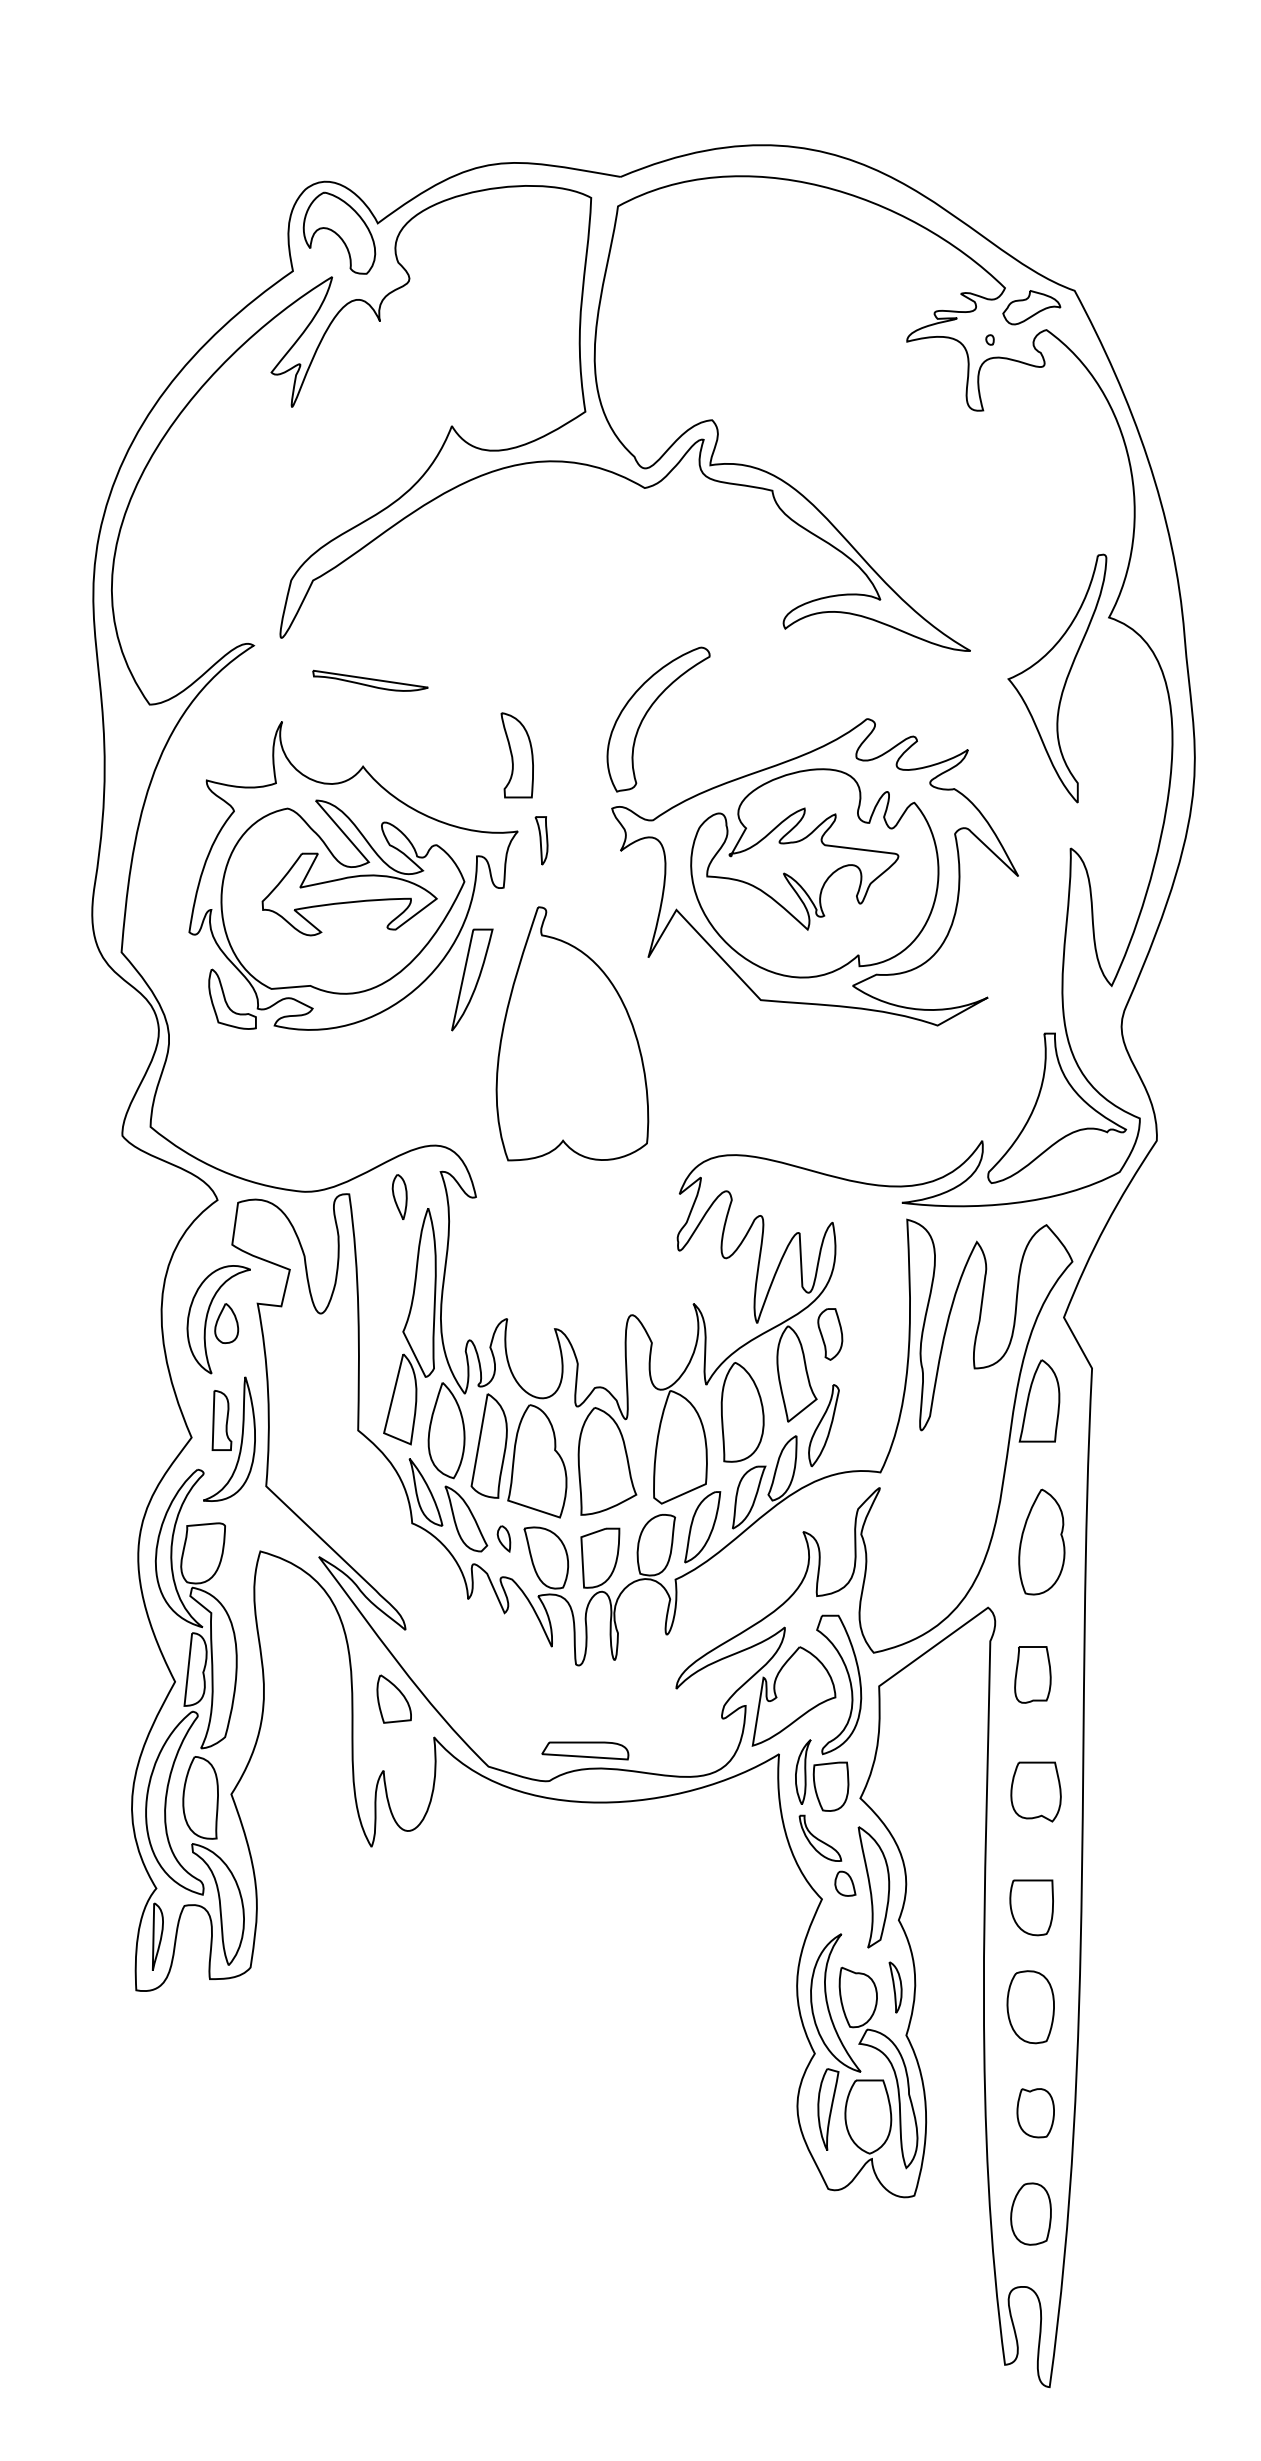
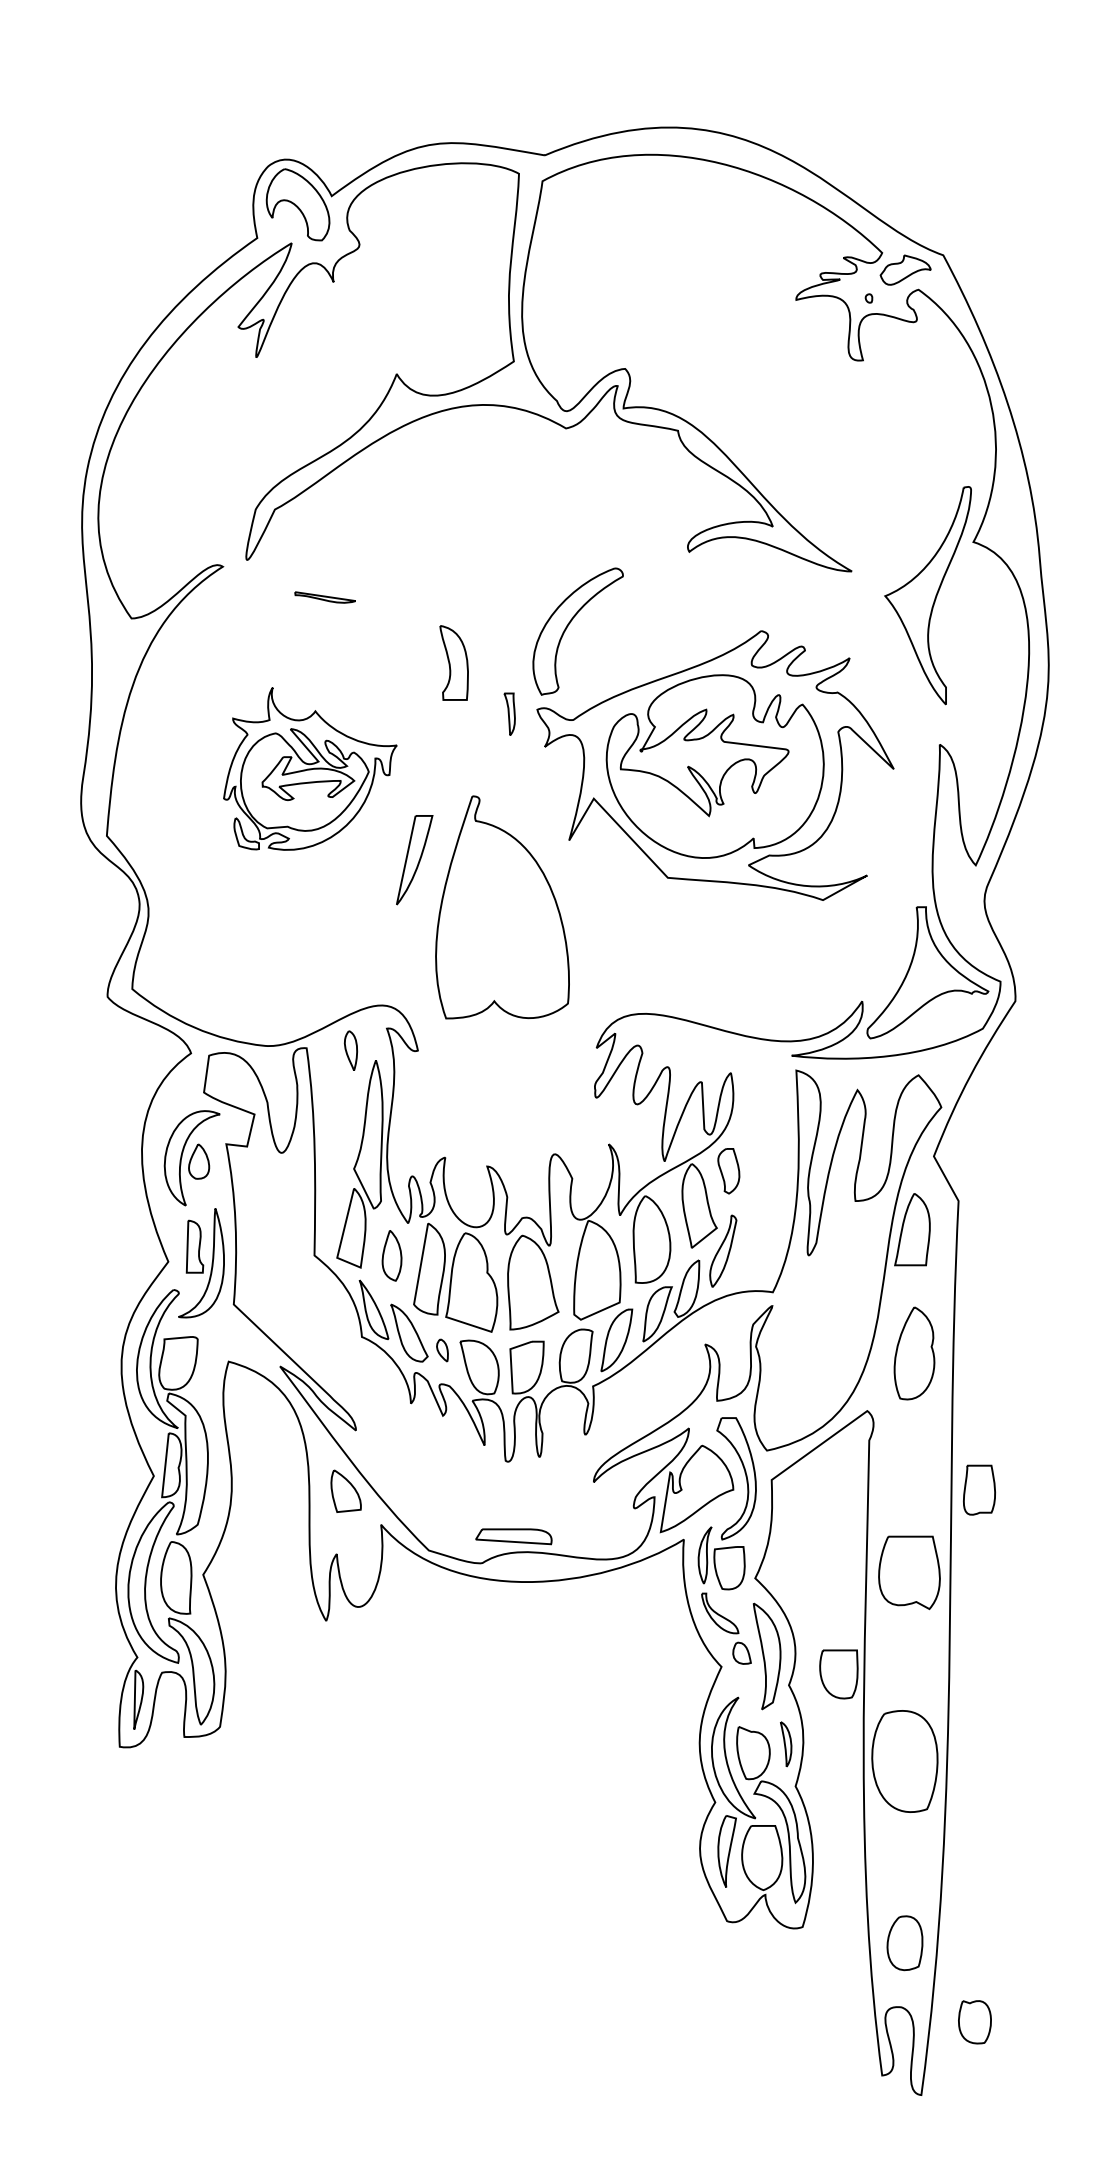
part: (370, 680) -> (325, 597), size x0.6
part: (541, 840) -> (509, 714), moved
part: (353, 875) -> (310, 768), size x0.6
part: (446, 1430) -> (392, 1255), size x0.6
part: (1032, 1674) -> (979, 1489), moved
part: (1035, 1791) -> (908, 1572), size x1.4
part: (1031, 1907) -> (838, 1674), moved
part: (1030, 2007) -> (904, 1761), size x1.6
part: (1035, 2113) -> (974, 2022), moved

